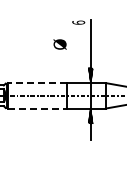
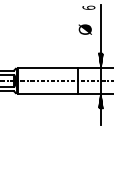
text: (59, 44) -> (84, 29), moved
line: (37, 83) -> (47, 68), dashed -> solid
line: (37, 108) -> (47, 93), dashed -> solid

